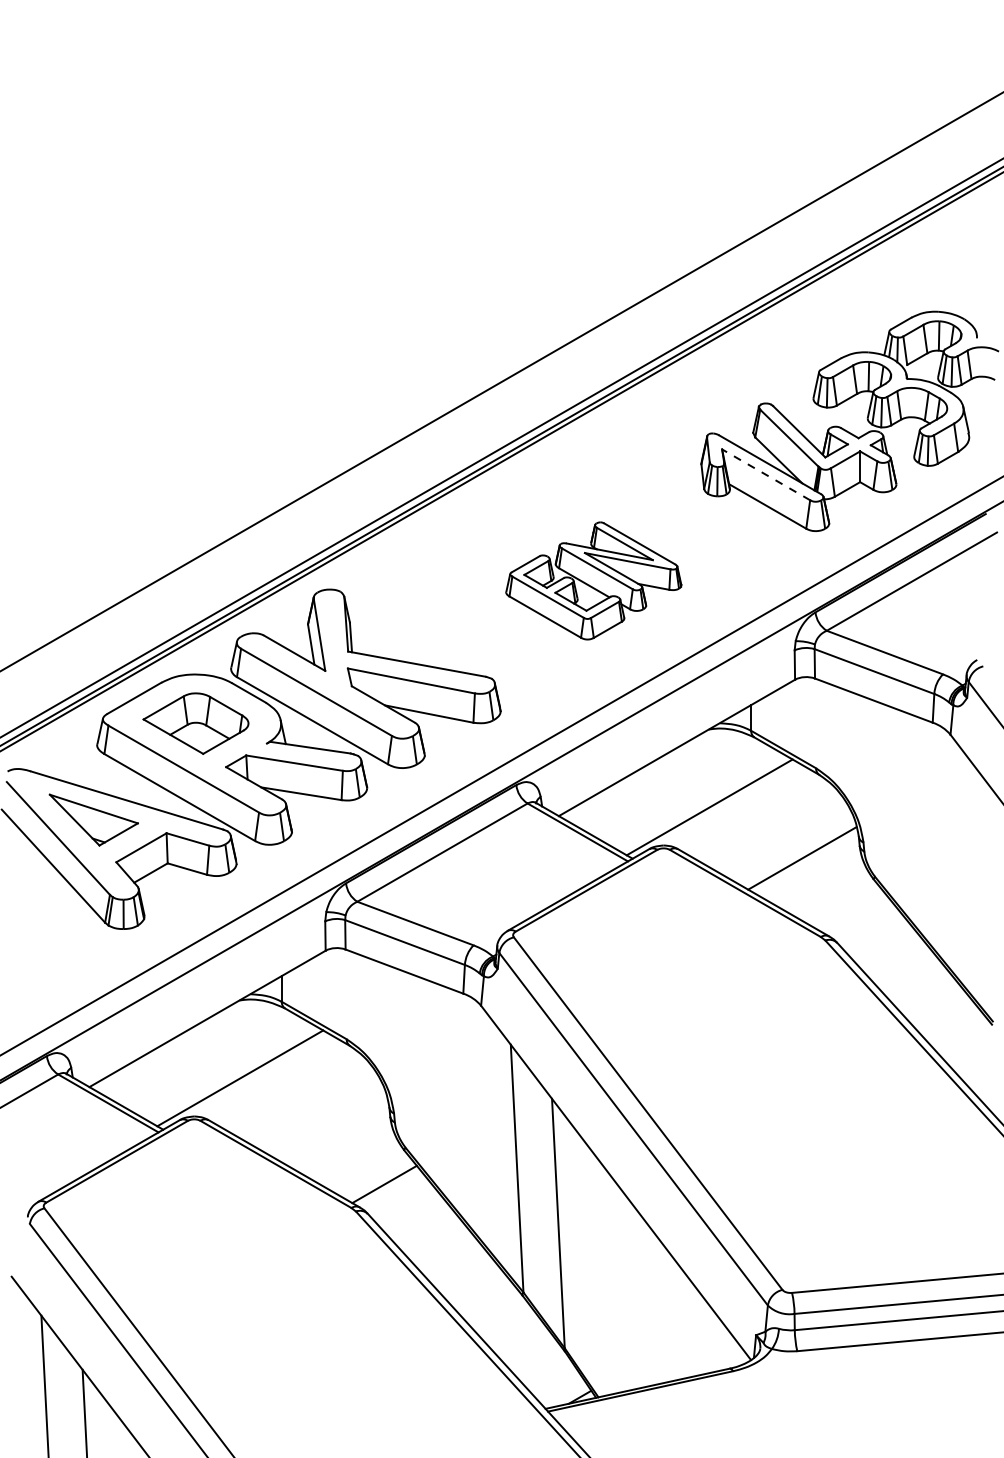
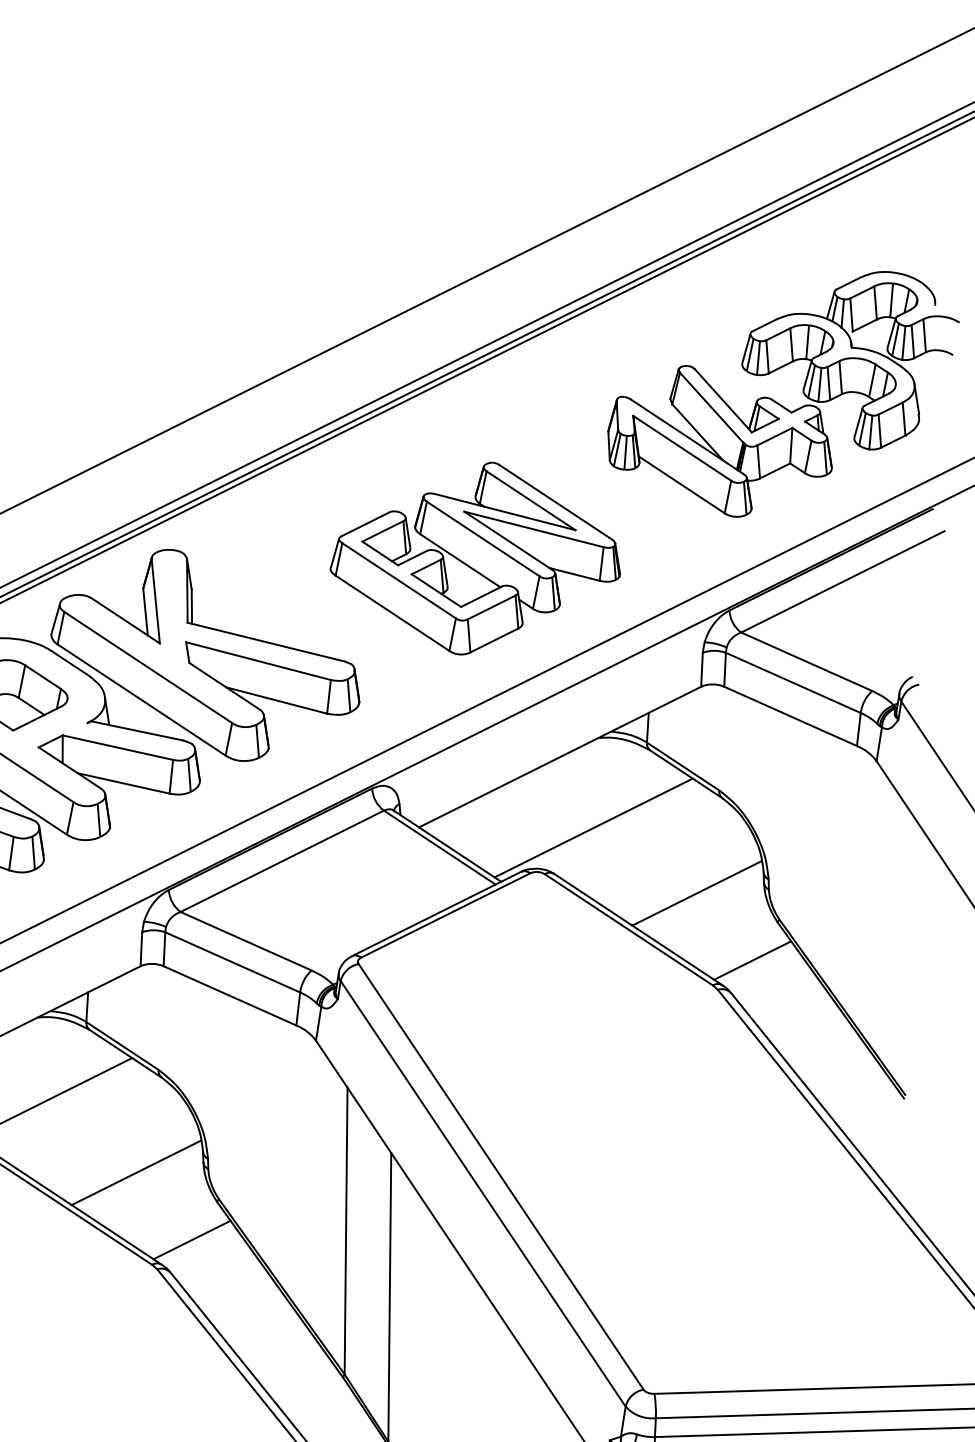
line: (766, 474) -> (682, 447), dashed -> solid
part: (593, 580) -> (475, 558), size x1.43
line: (853, 913) -> (752, 960), added
line: (332, 1129) -> (135, 1172), added

